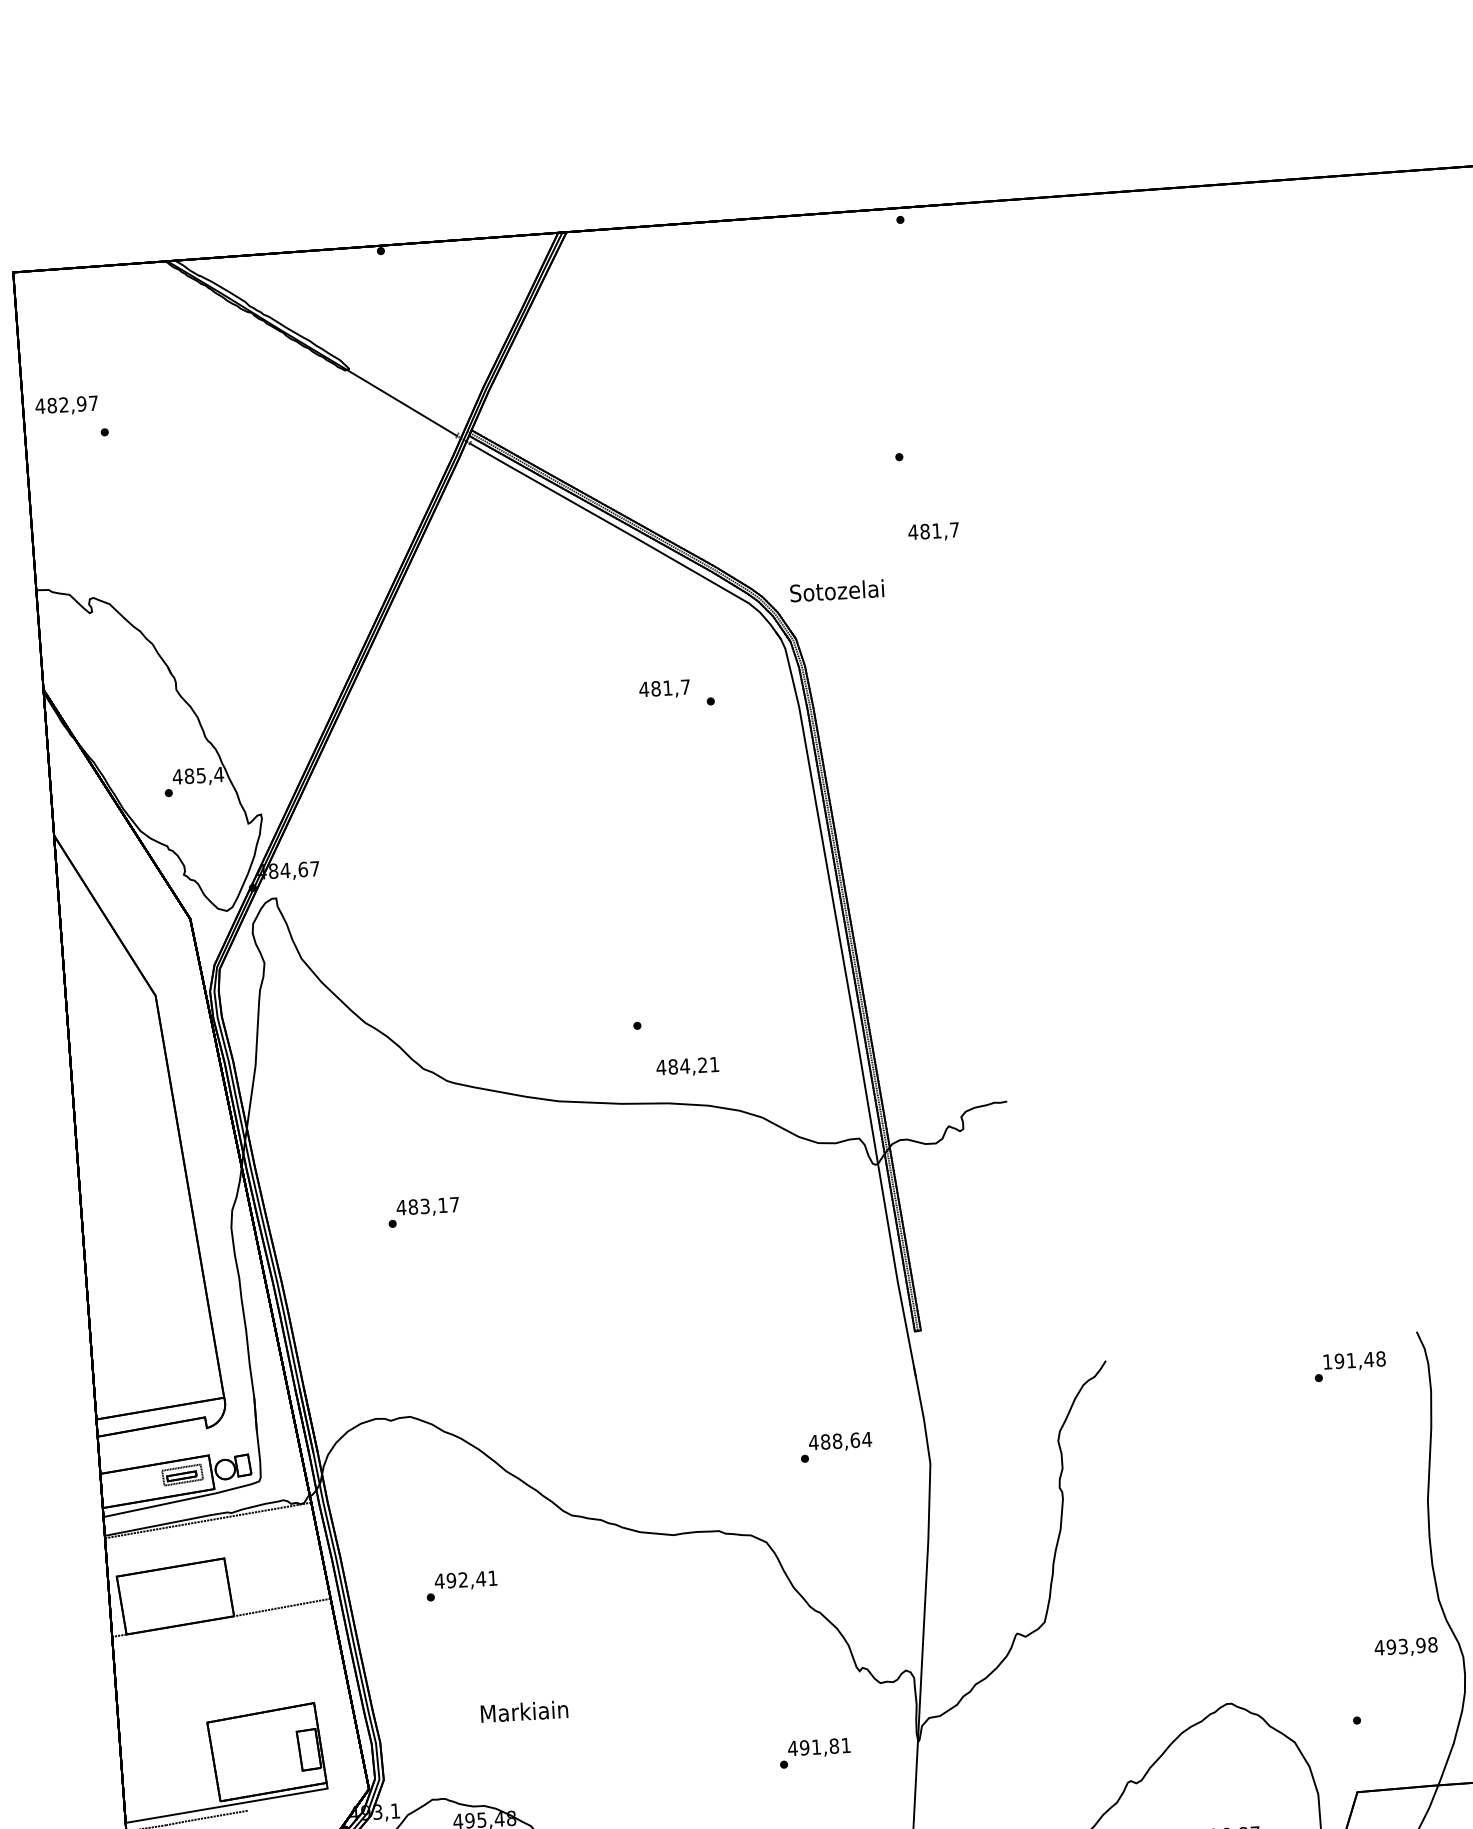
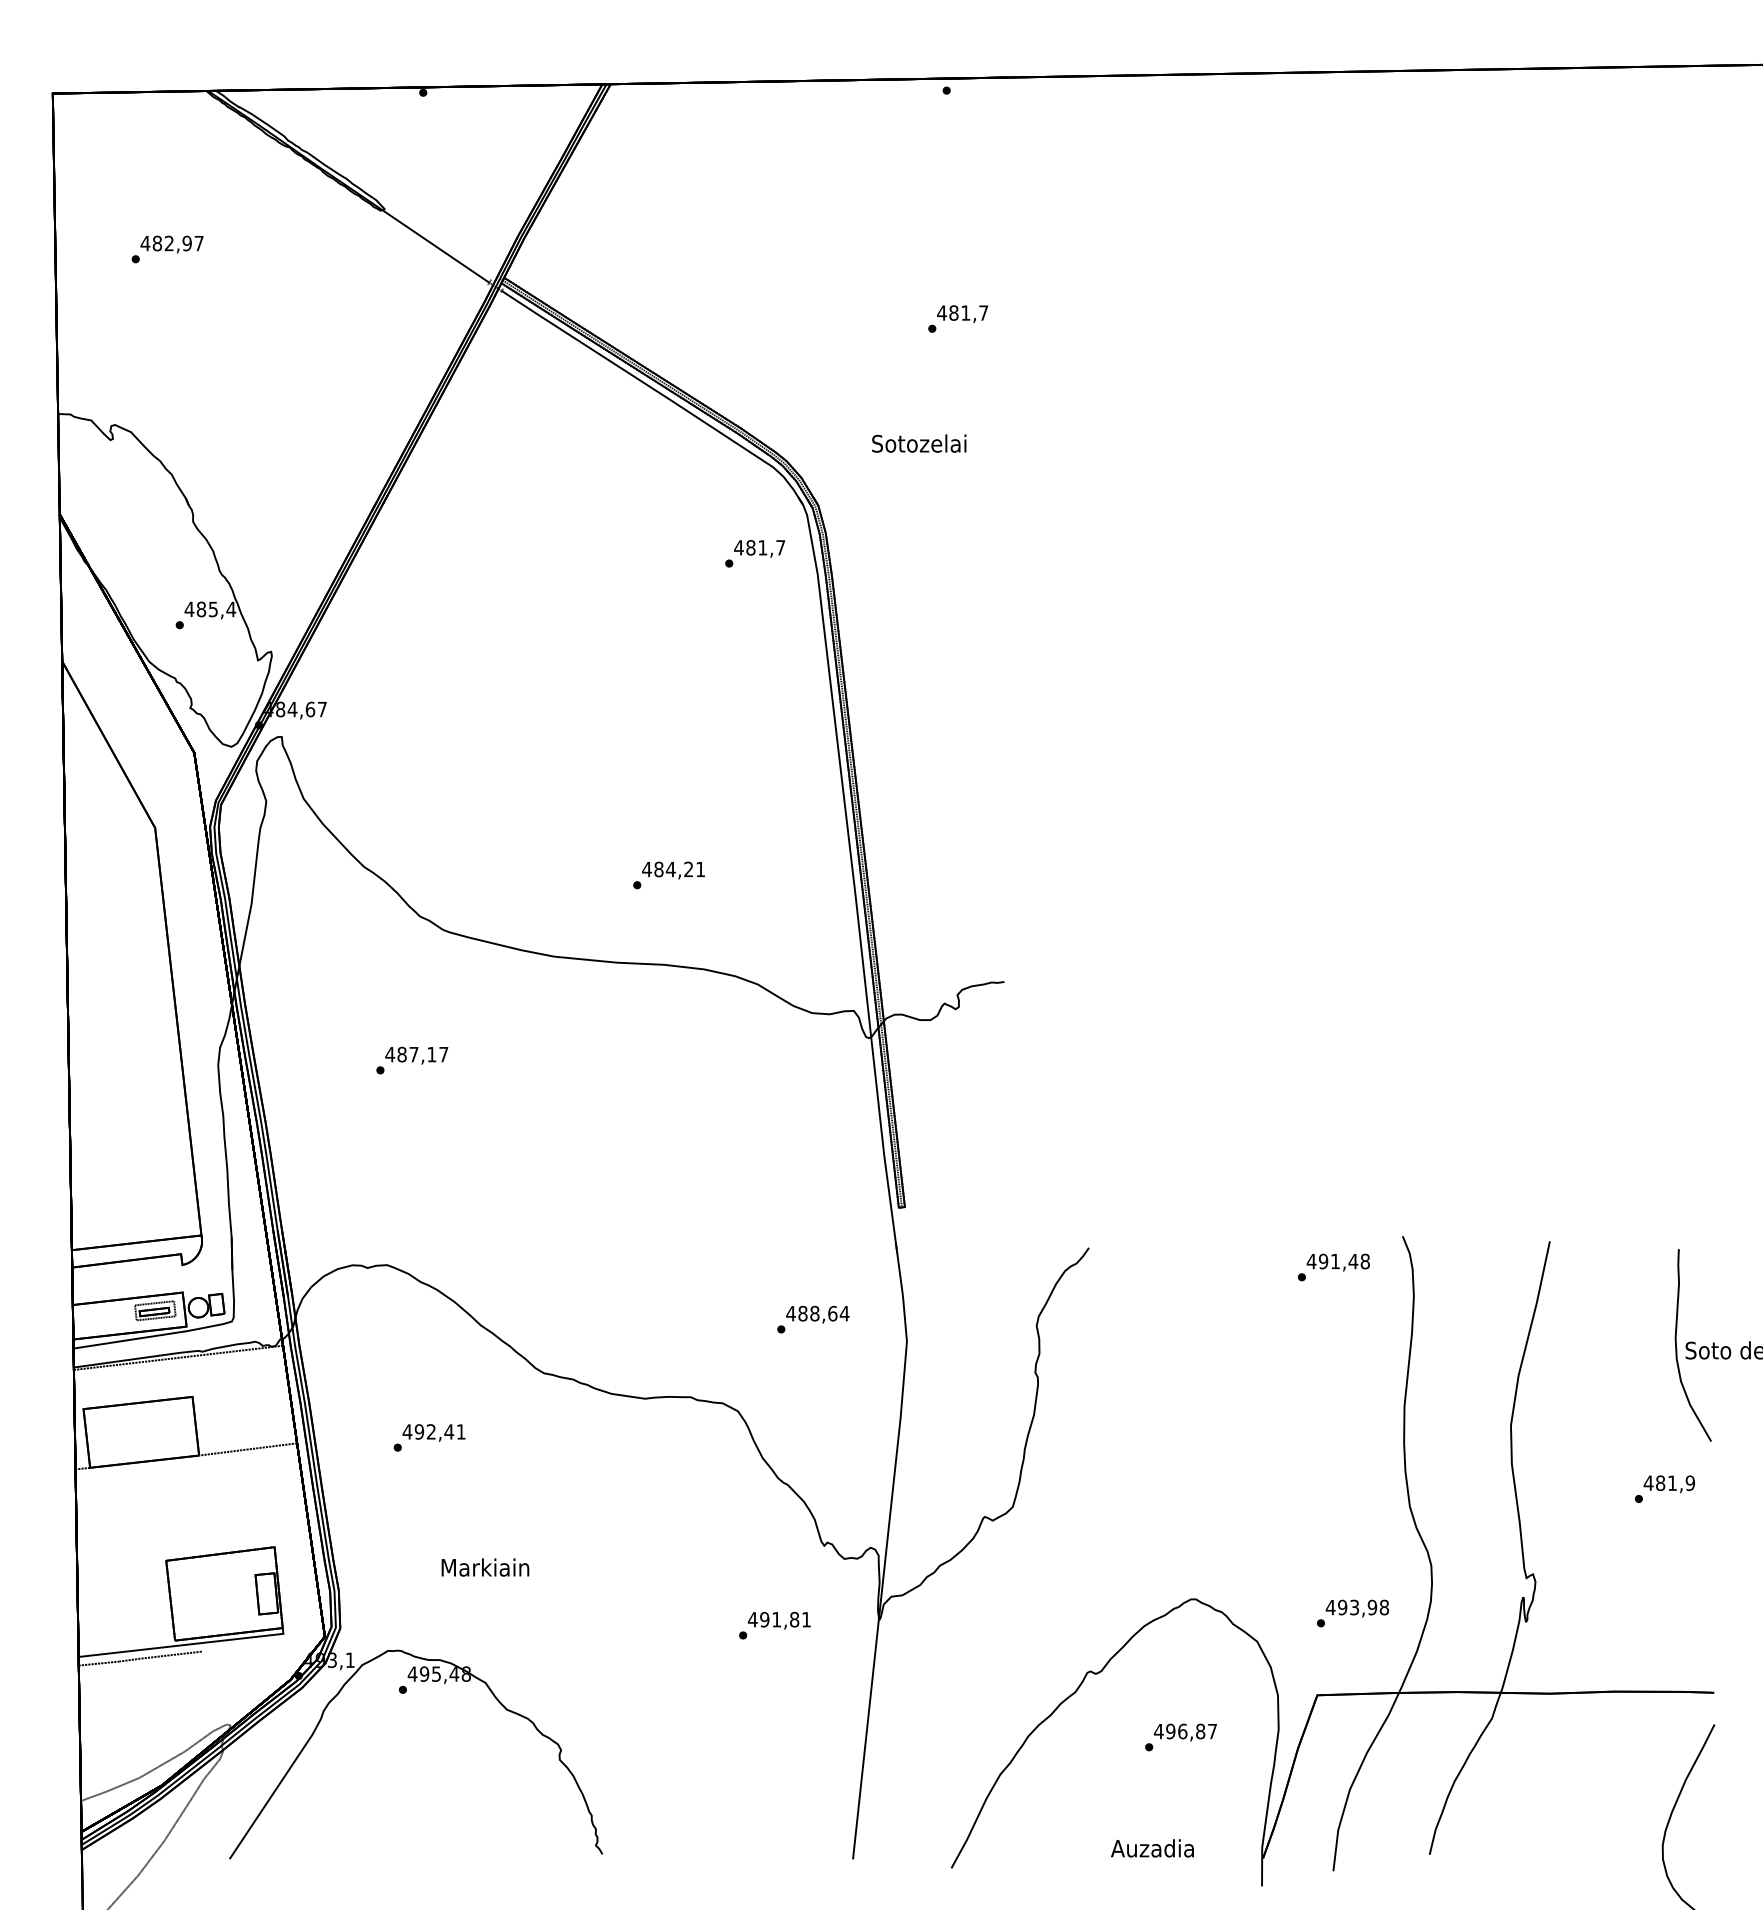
text: (66, 405) -> (171, 244), moved
text: (933, 531) -> (962, 313), moved
text: (837, 590) -> (919, 443), moved
text: (664, 689) -> (759, 548), moved
text: (687, 1067) -> (673, 870), moved
text: (424, 1206) -> (413, 1054), 483,17 -> 487,17
text: (1327, 1361) -> (1311, 1261), 191,48 -> 491,48
text: (1405, 1647) -> (1356, 1608), moved

